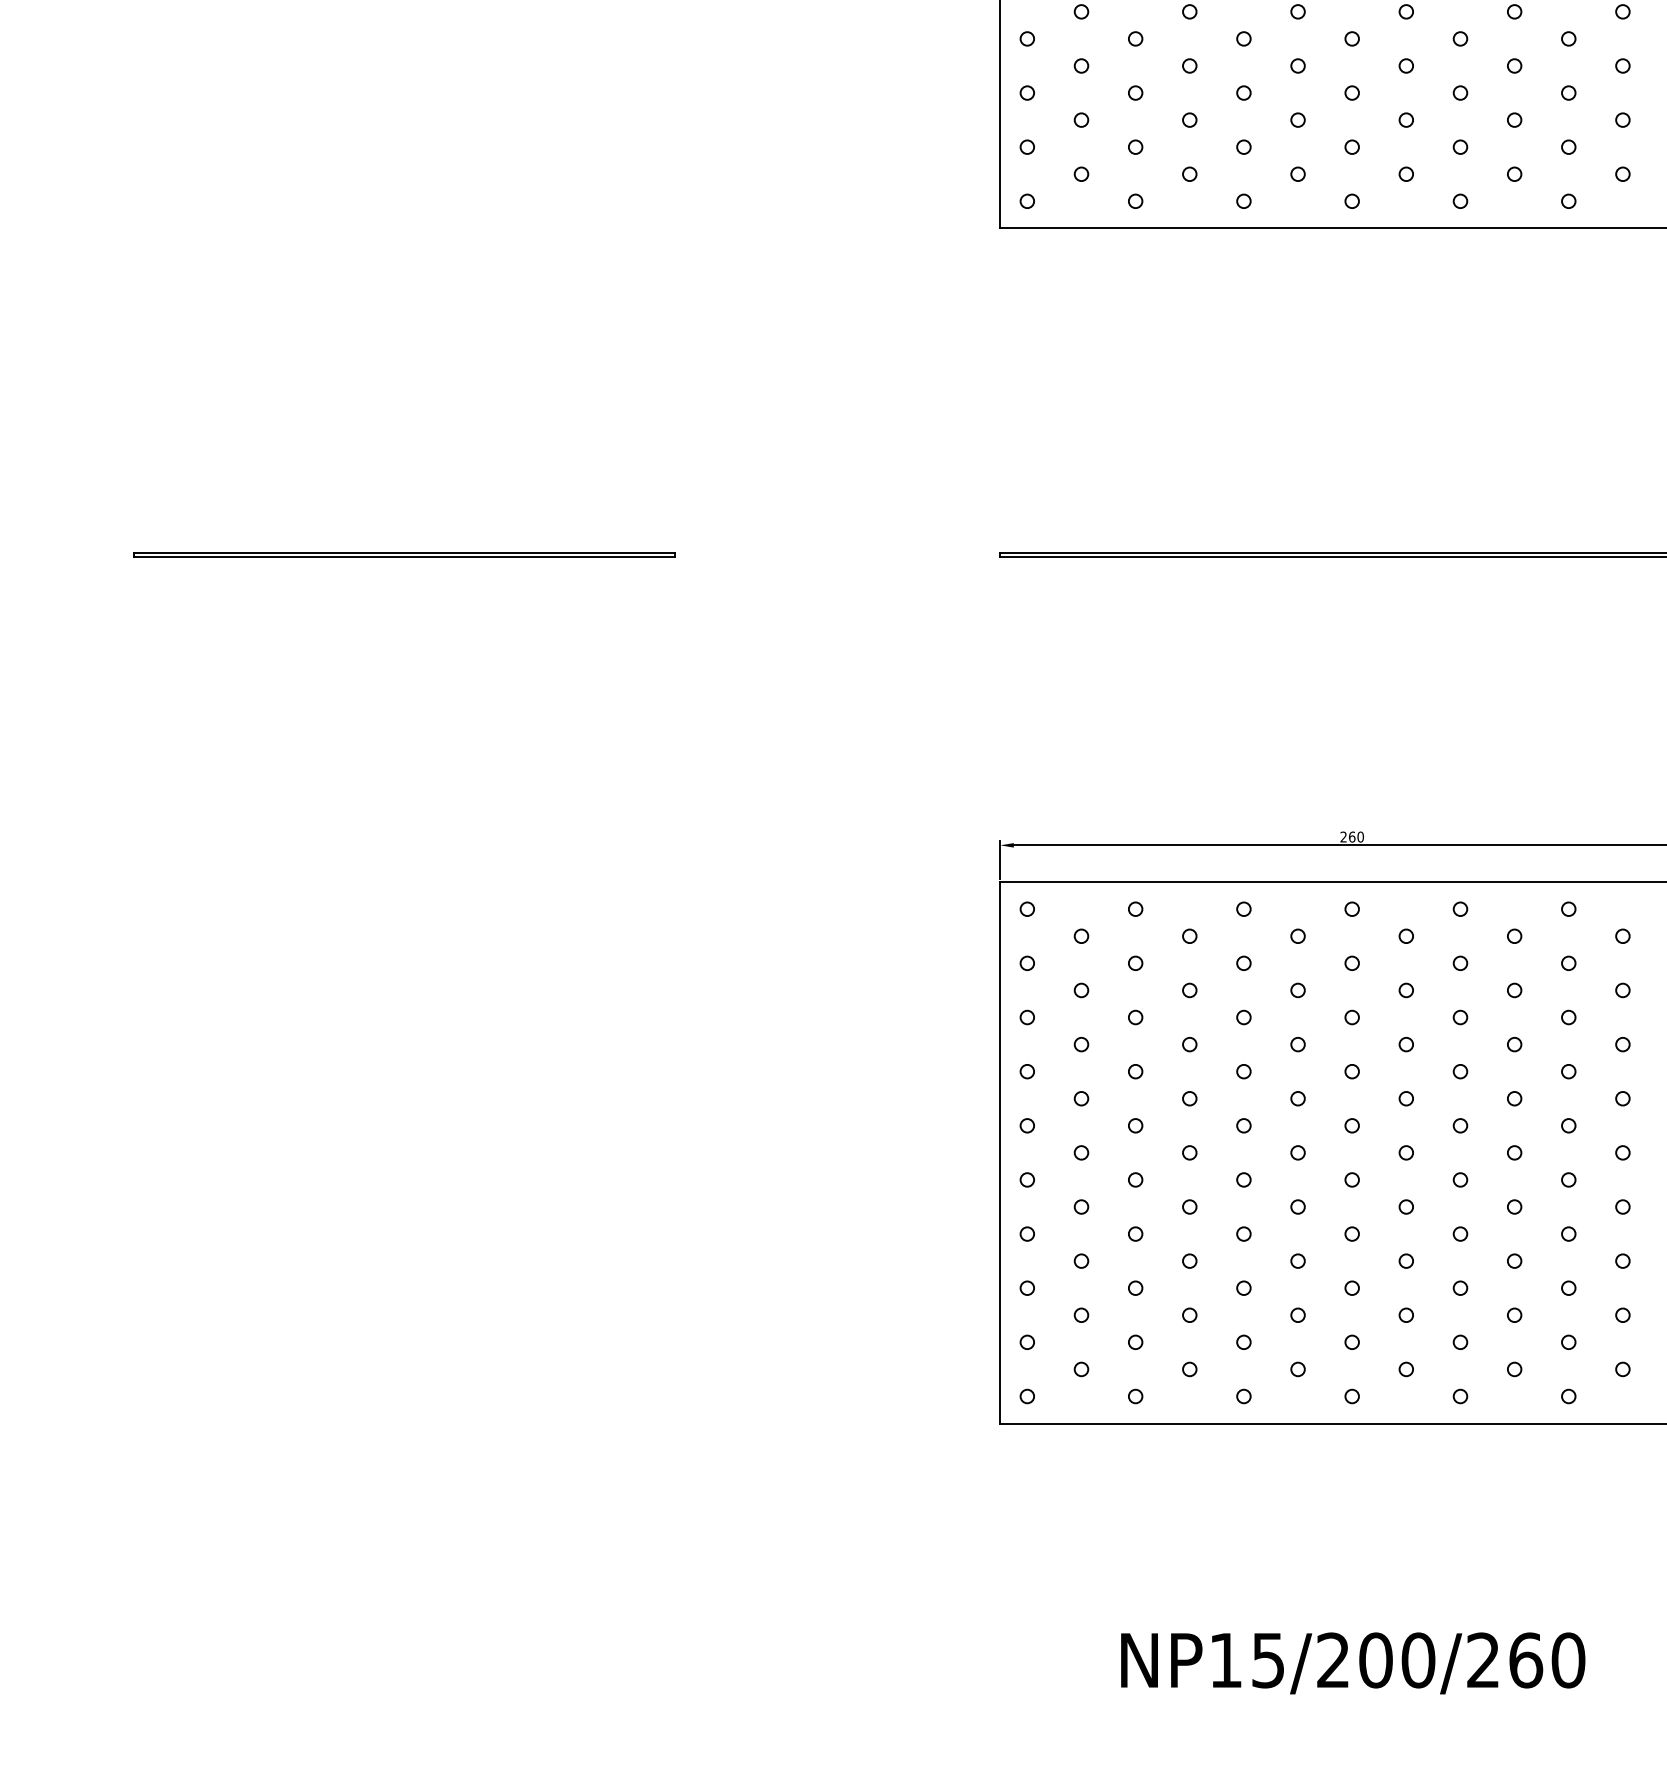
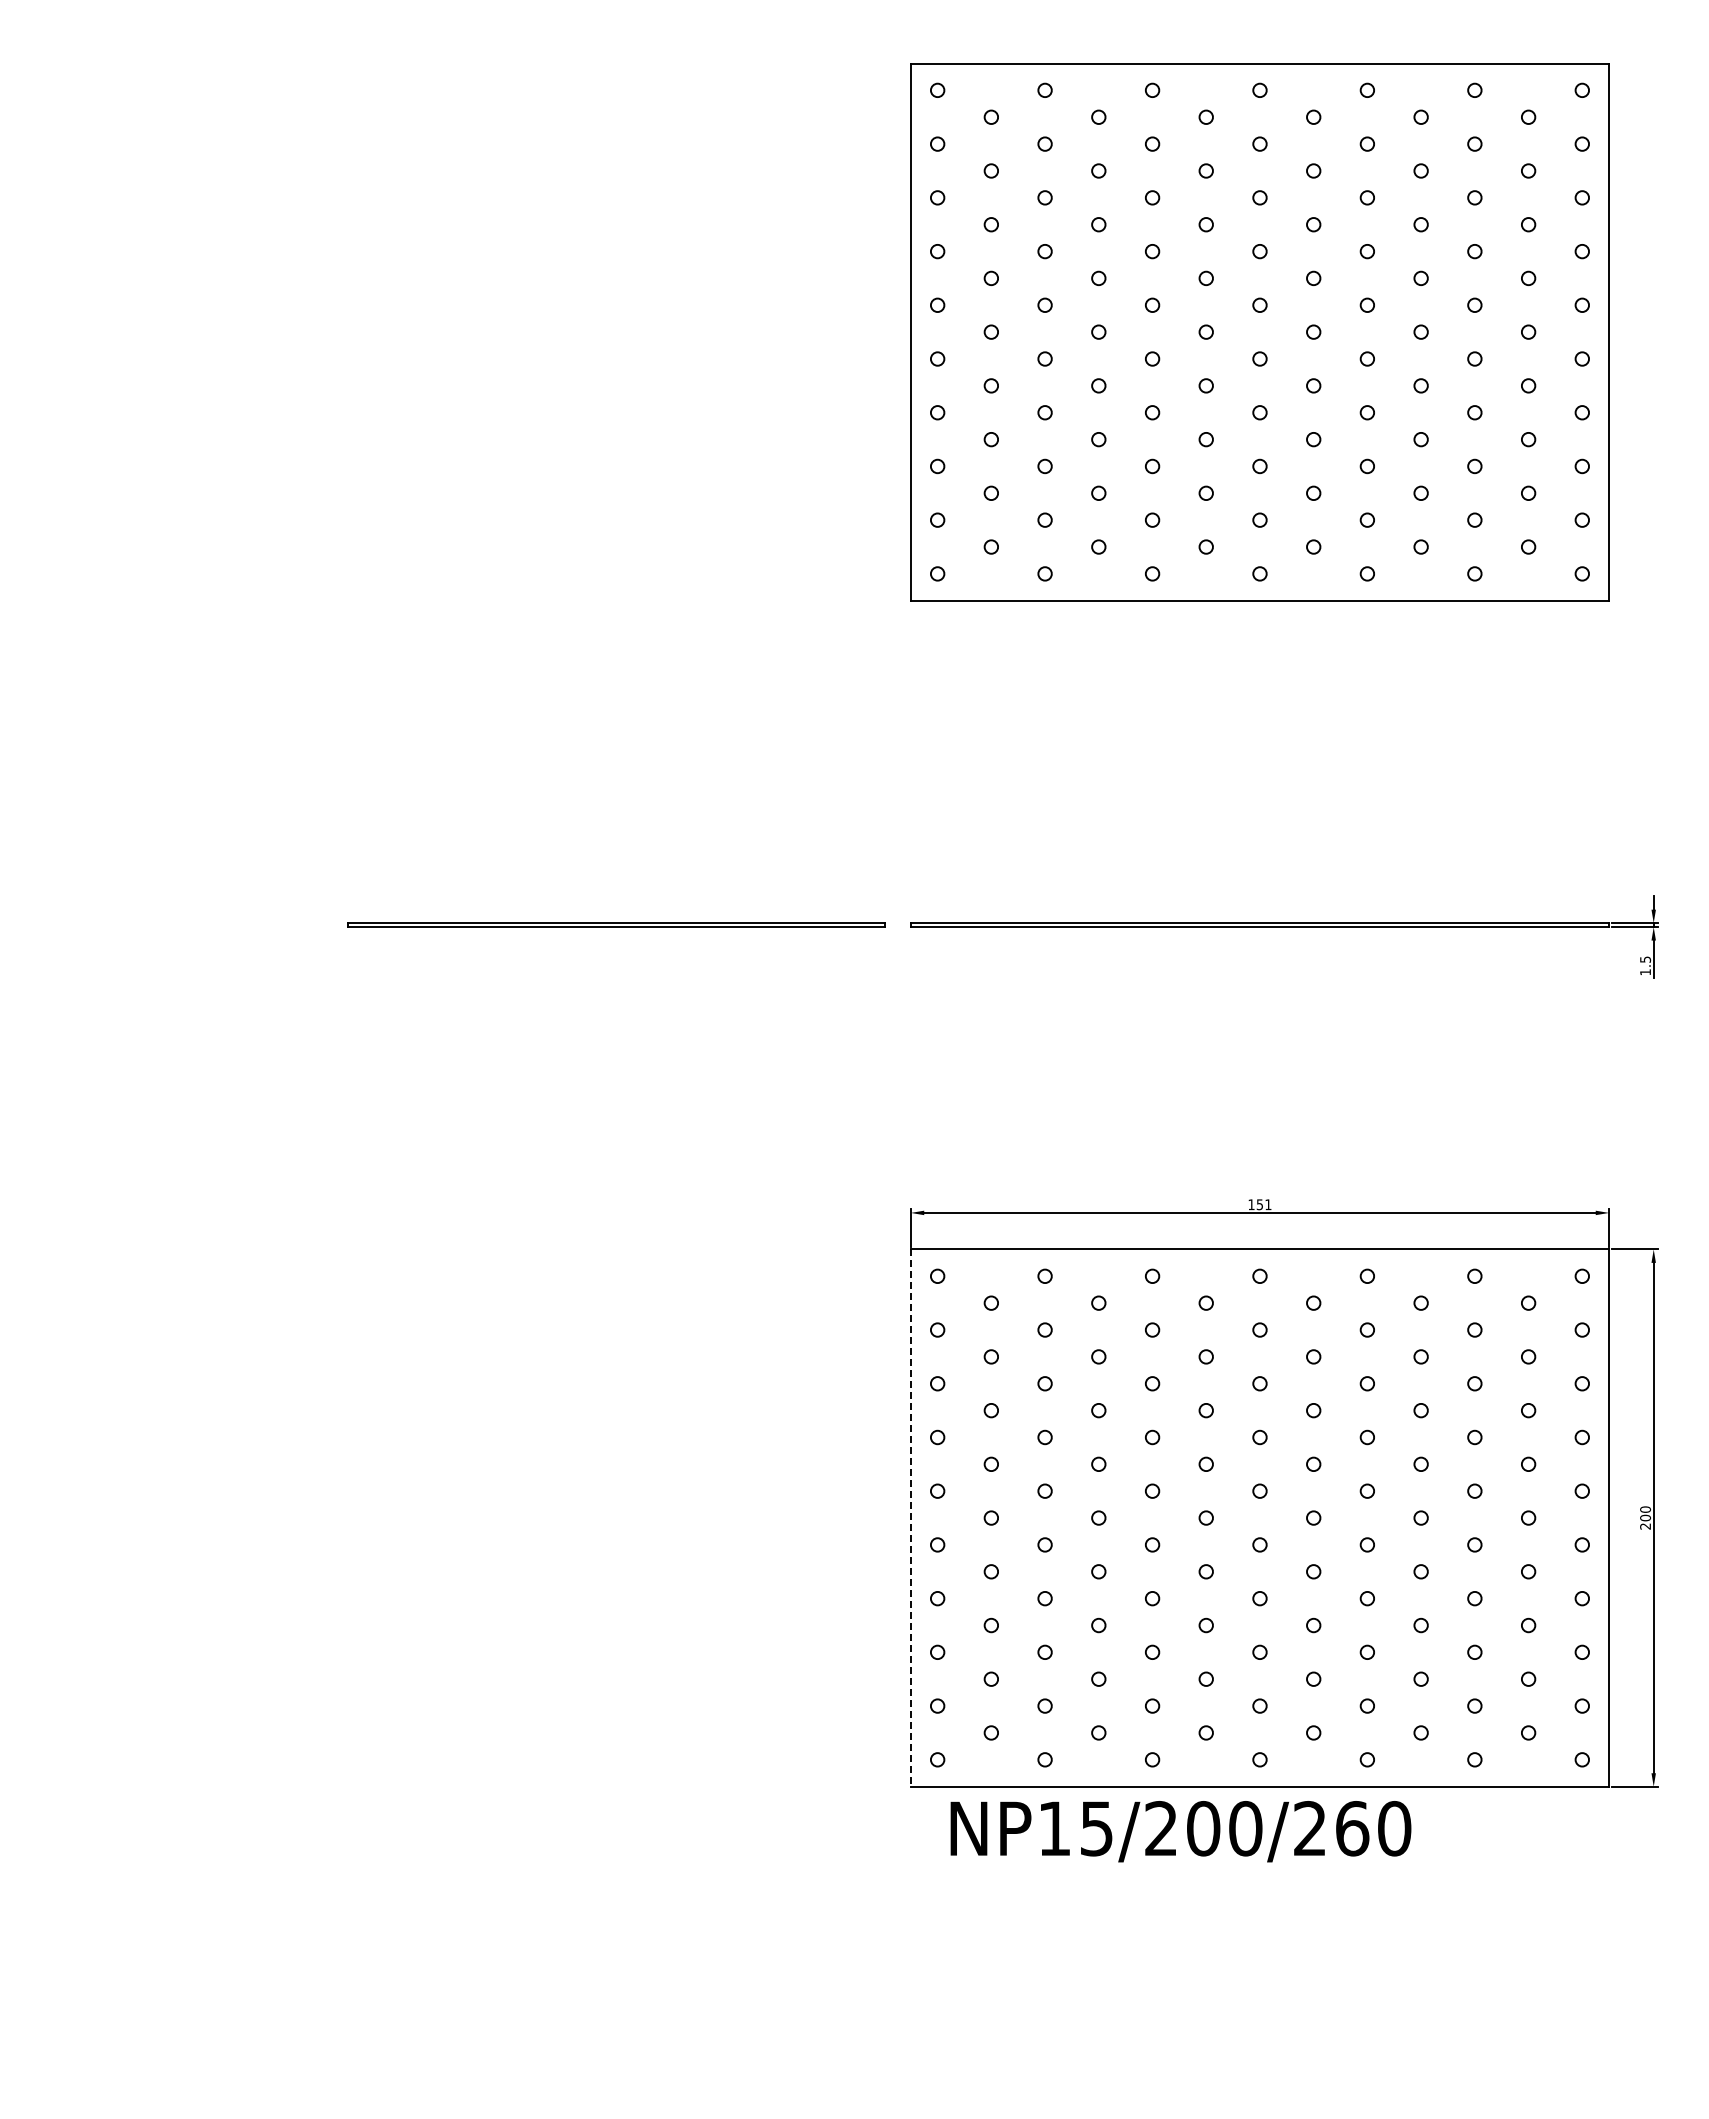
part: (404, 554) -> (616, 924), moved
text: (1351, 836) -> (1259, 1204), 260 -> 151
line: (999, 1153) -> (910, 1518), solid -> dashed
text: (1352, 1663) -> (1180, 1831), moved

